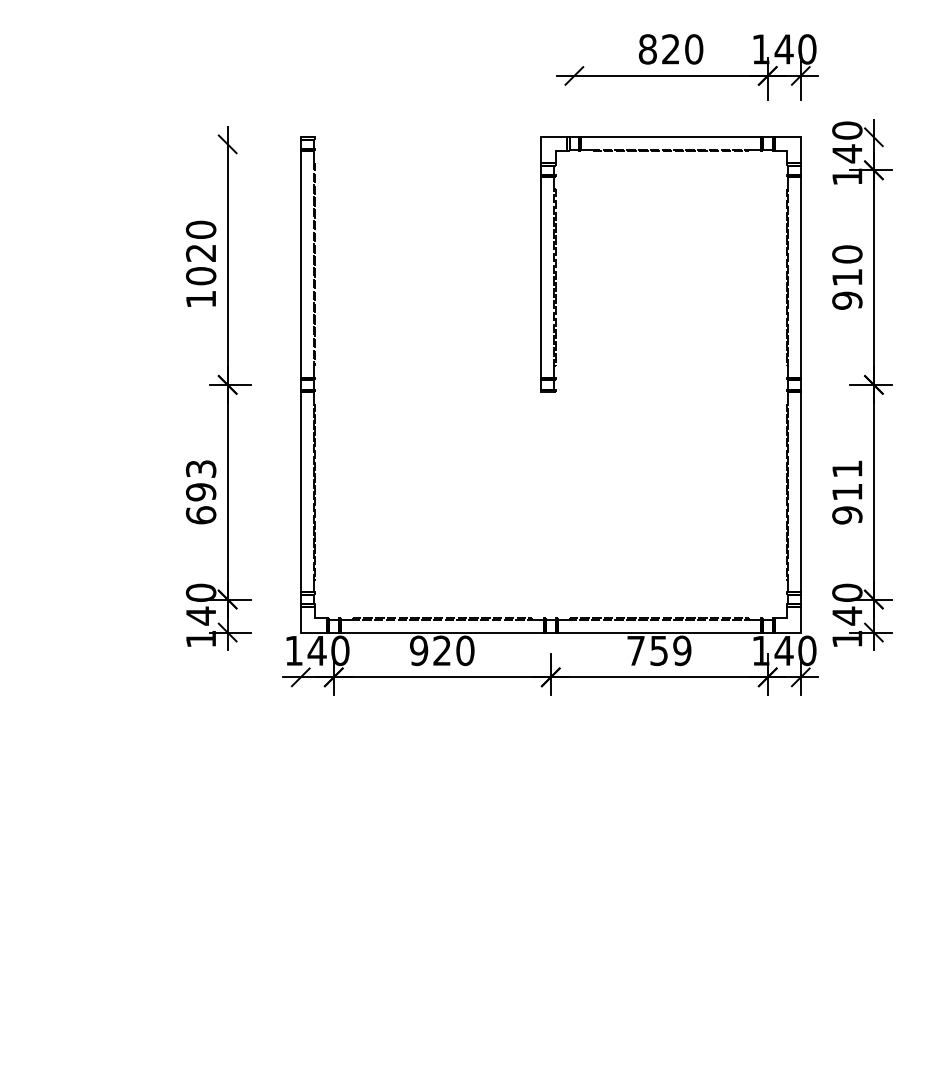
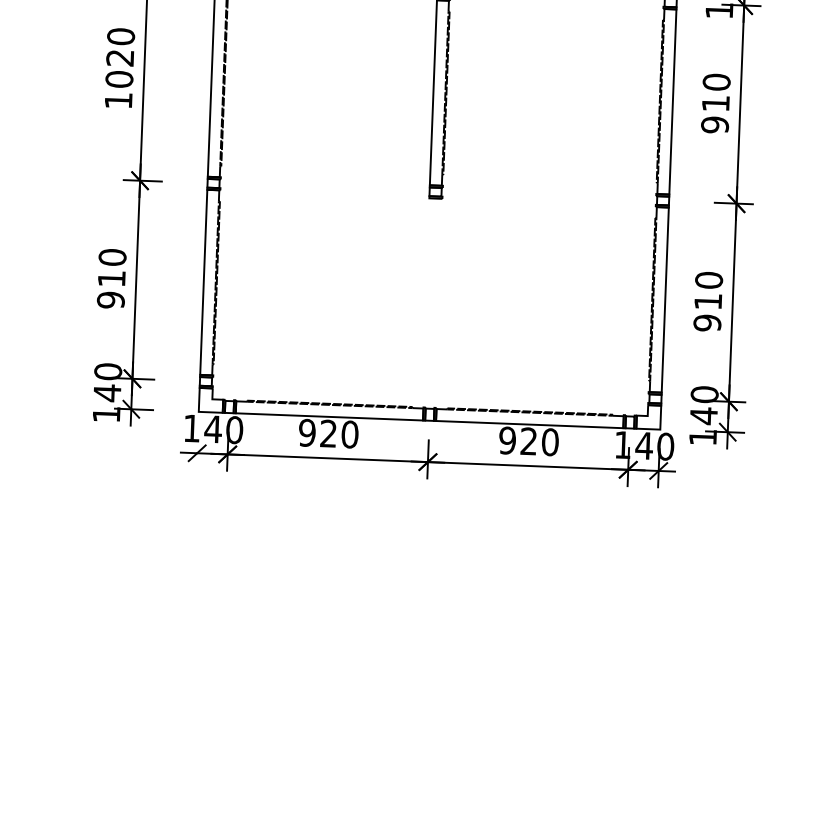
text: (847, 469) -> (709, 280), 911 -> 910
text: (200, 492) -> (111, 279), 693 -> 910
text: (658, 650) -> (528, 441), 759 -> 920

